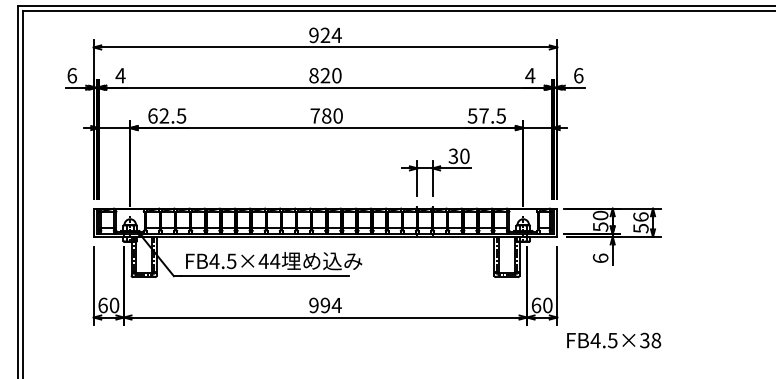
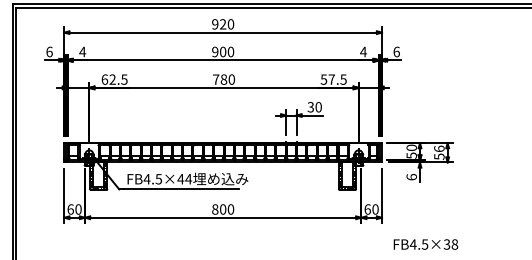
text: (336, 35) -> (230, 24), 924 -> 920
text: (320, 74) -> (219, 51), 820 -> 900
text: (325, 305) -> (223, 209), 994 -> 800
text: (613, 340) -> (425, 244), moved

